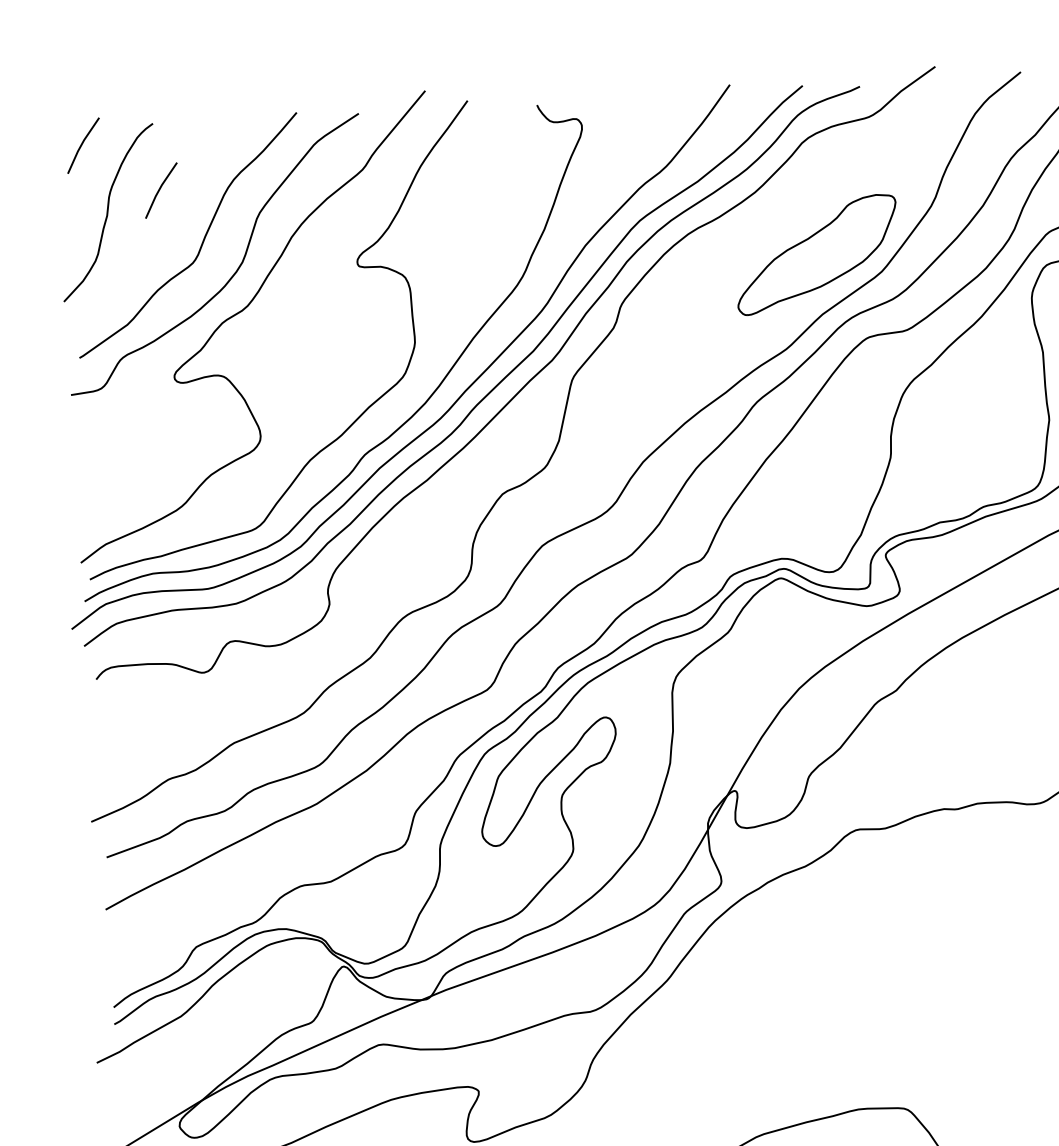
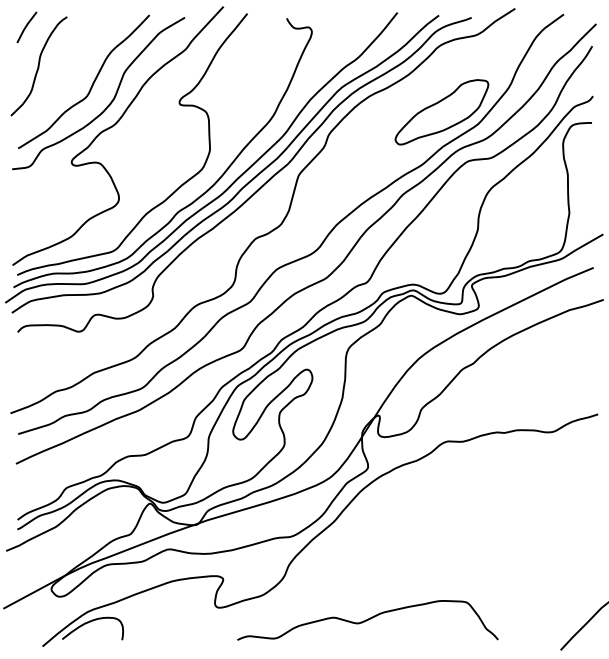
line: (160, 190) -> (69, 55), removed

